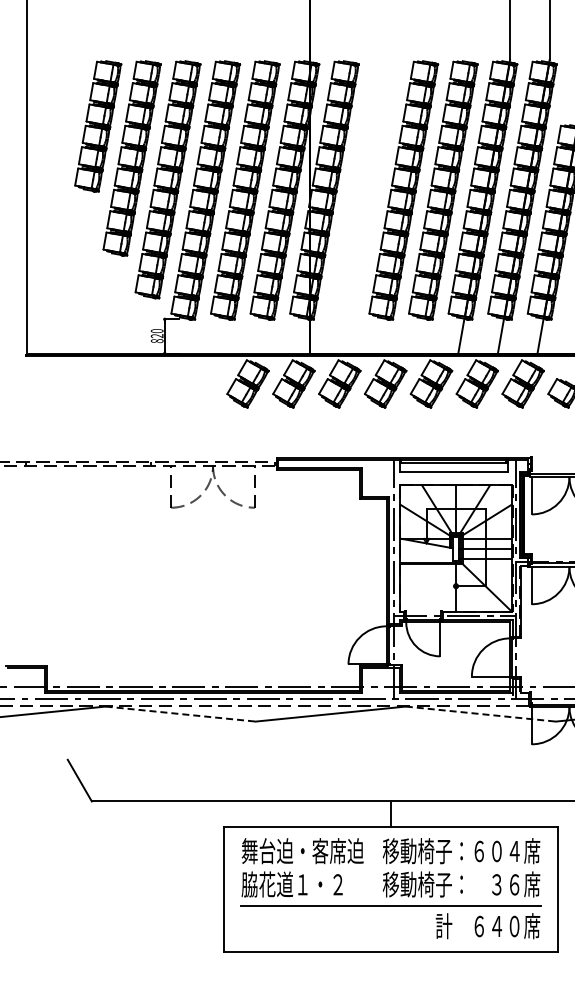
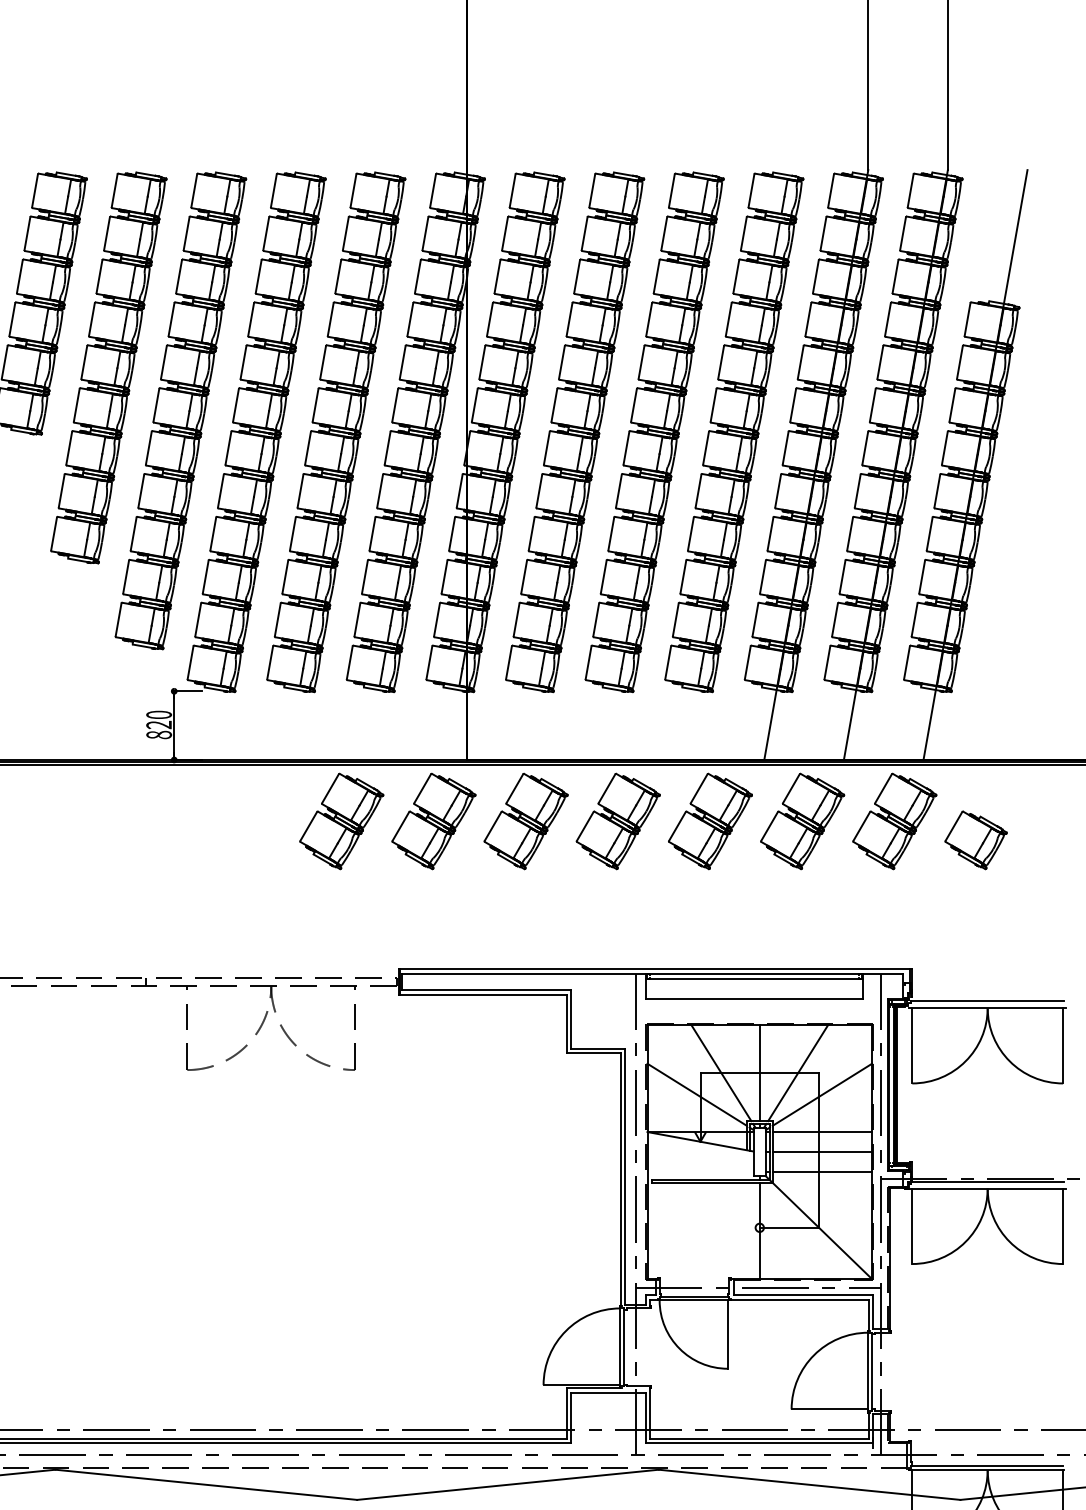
part: (363, 190) -> (573, 432), added
line: (181, 714) -> (207, 1485), dashed -> solid
line: (481, 714) -> (810, 1485), dashed -> solid

